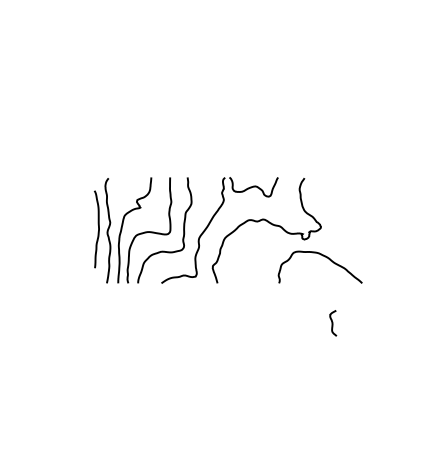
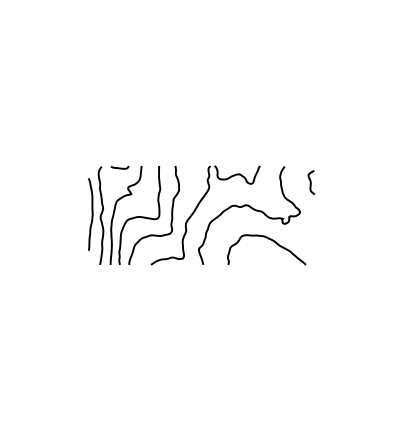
curve: (128, 179) -> (120, 167), added
curve: (322, 256) -> (268, 239), moved
curve: (333, 323) -> (311, 182), moved

